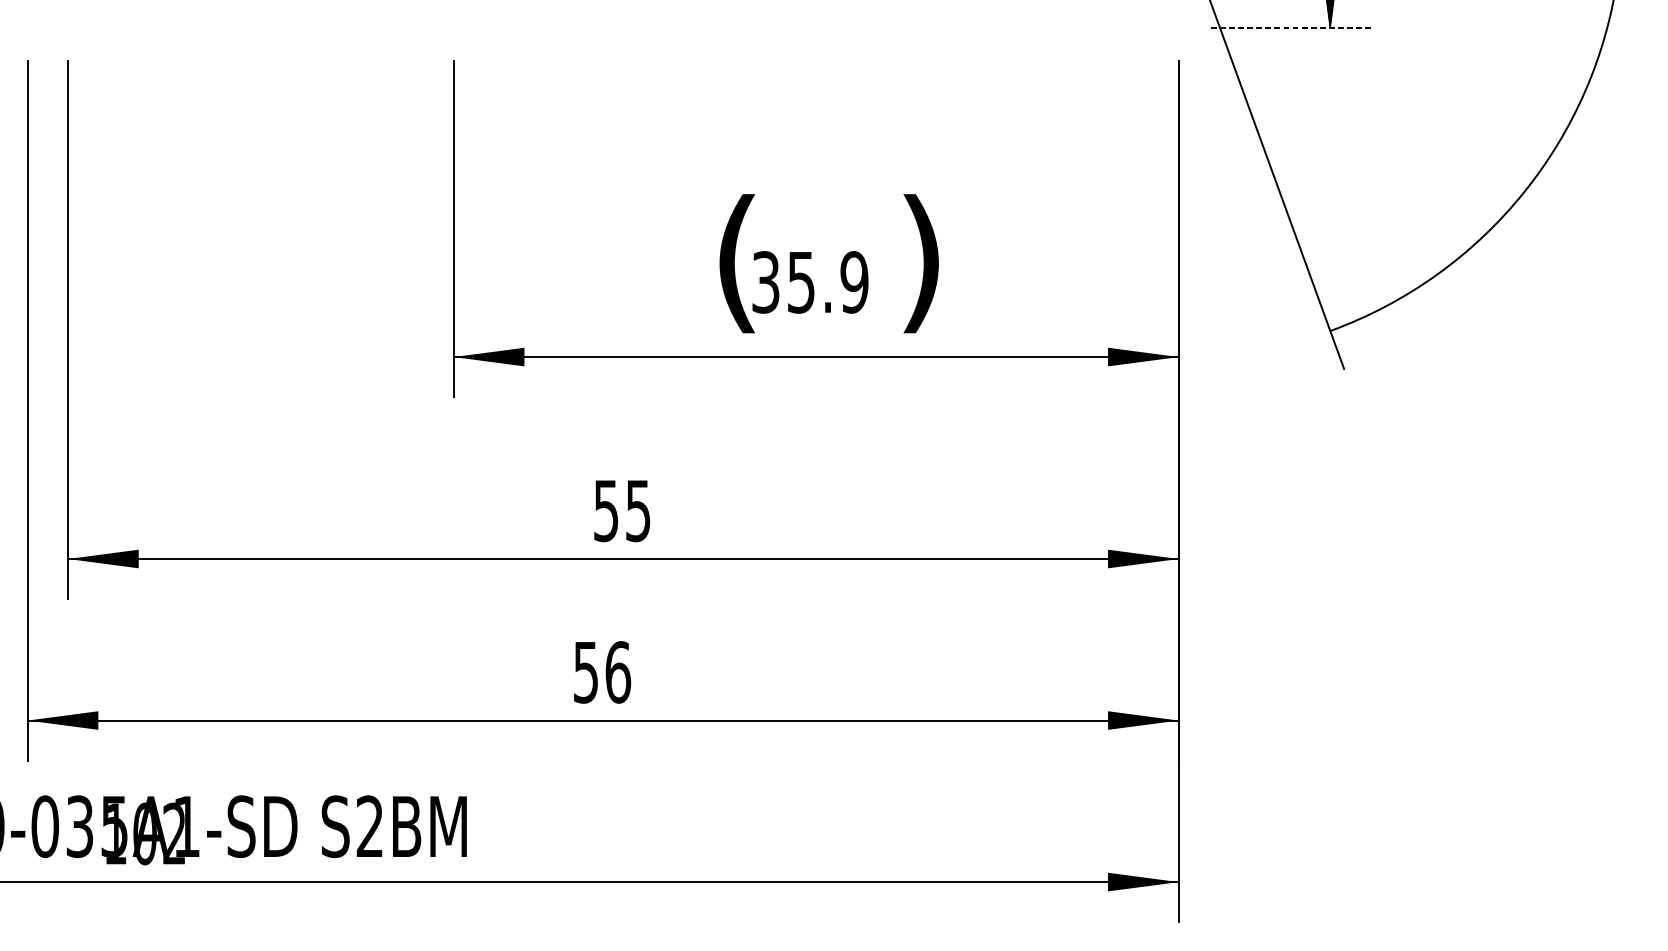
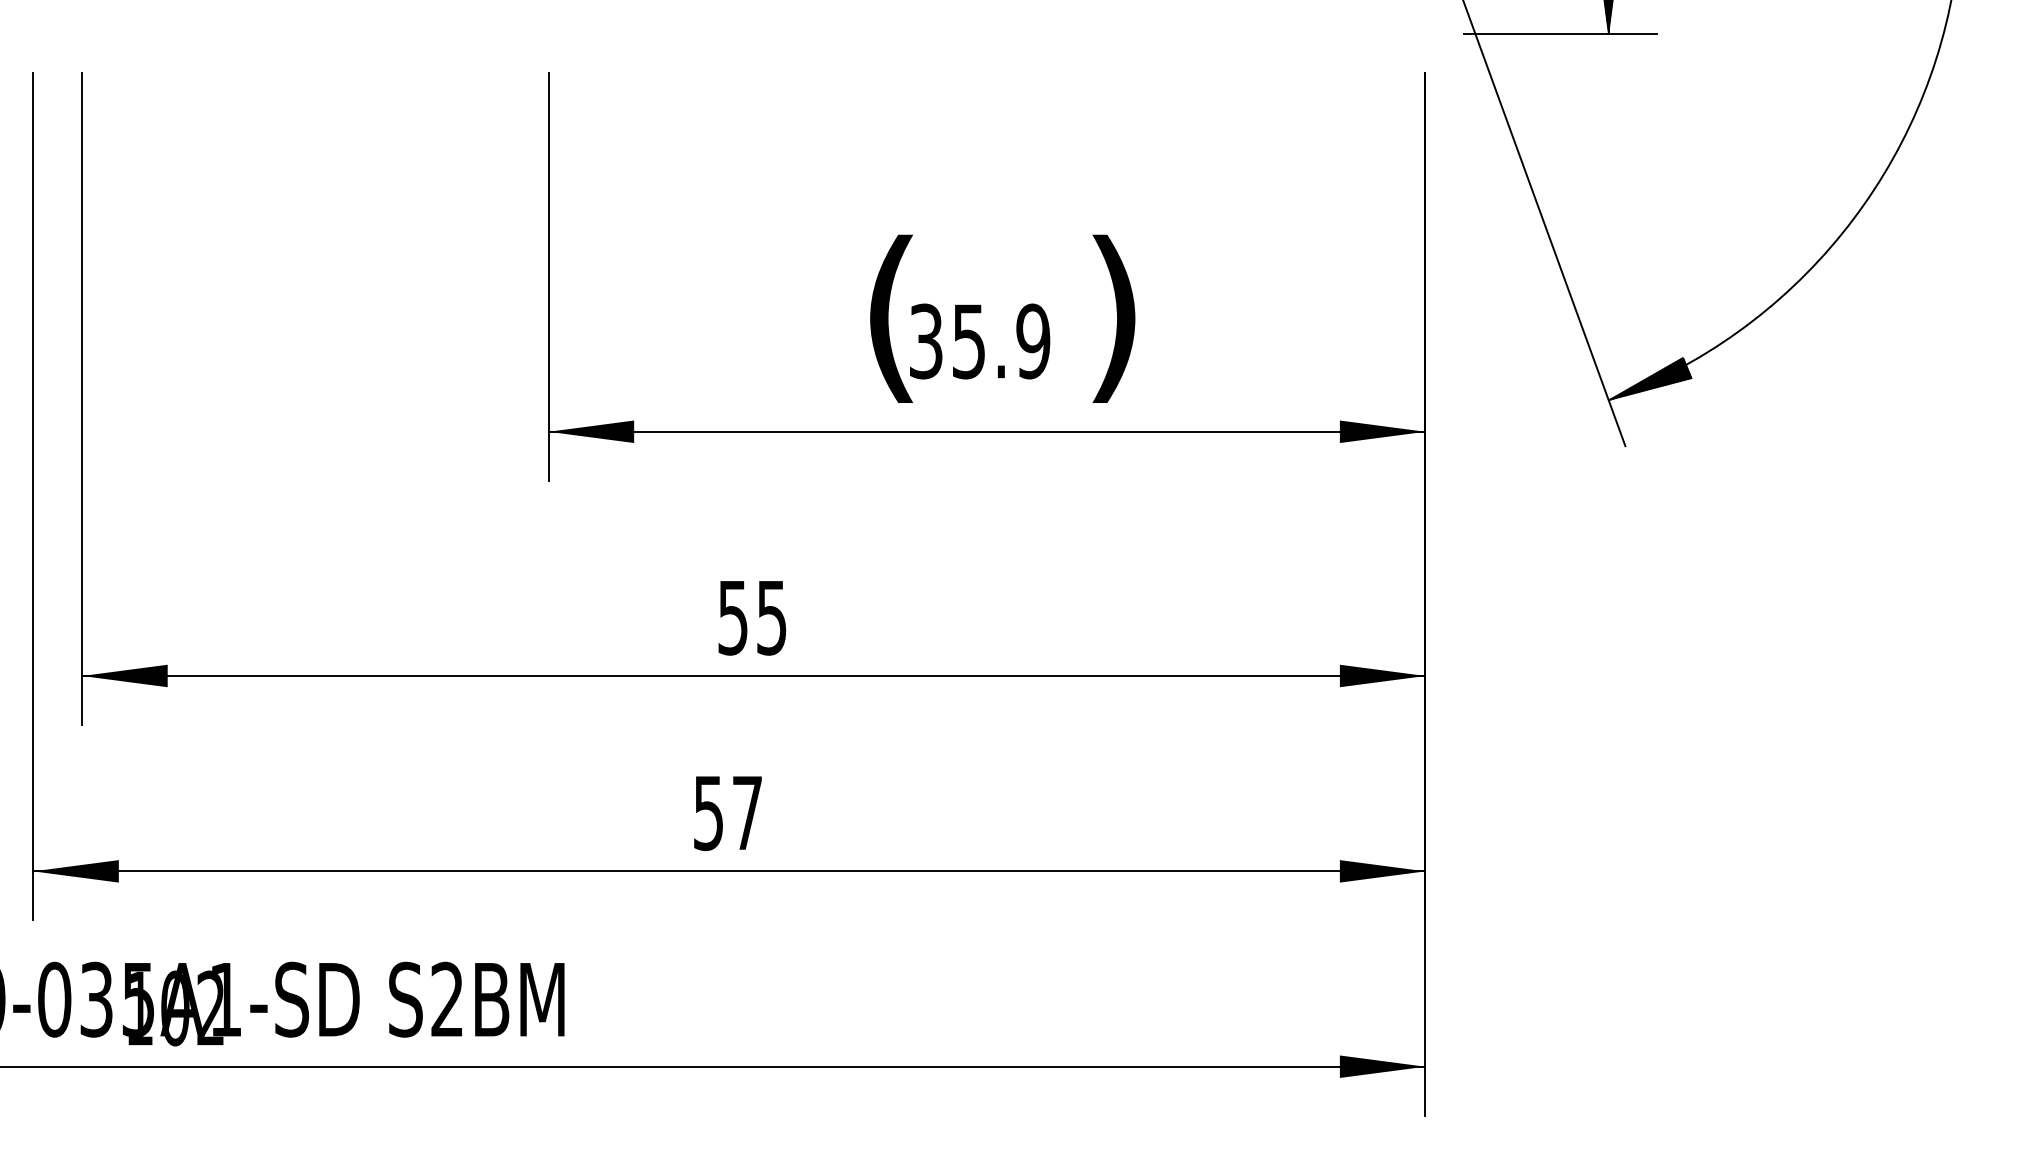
line: (1290, 28) -> (1560, 34), dashed -> solid
hatch: (1364, 313) -> (1650, 378), added
text: (618, 672) -> (747, 813), 56 -> 57

